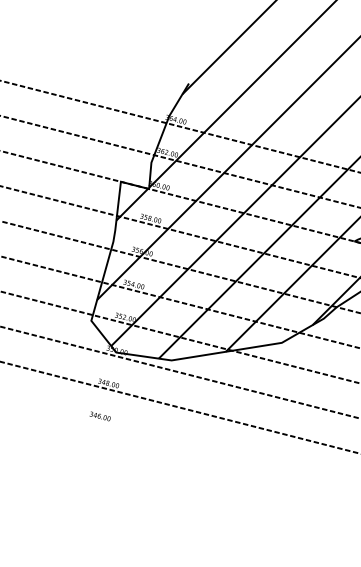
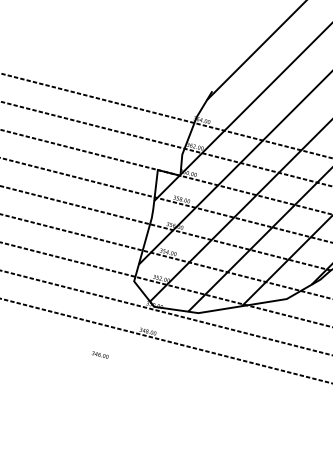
text: (99, 415) -> (99, 354), moved

